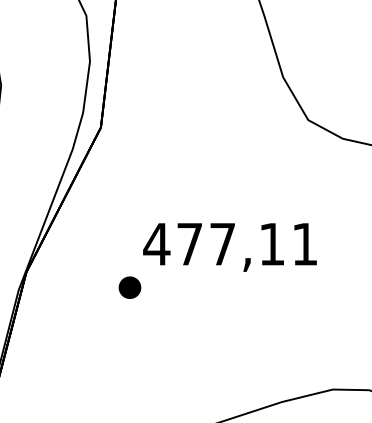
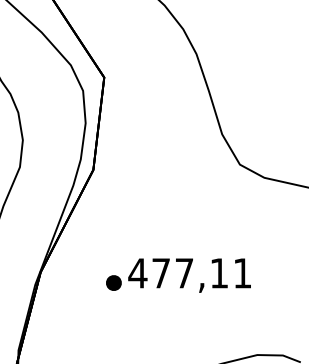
text: (229, 247) -> (189, 275), moved

